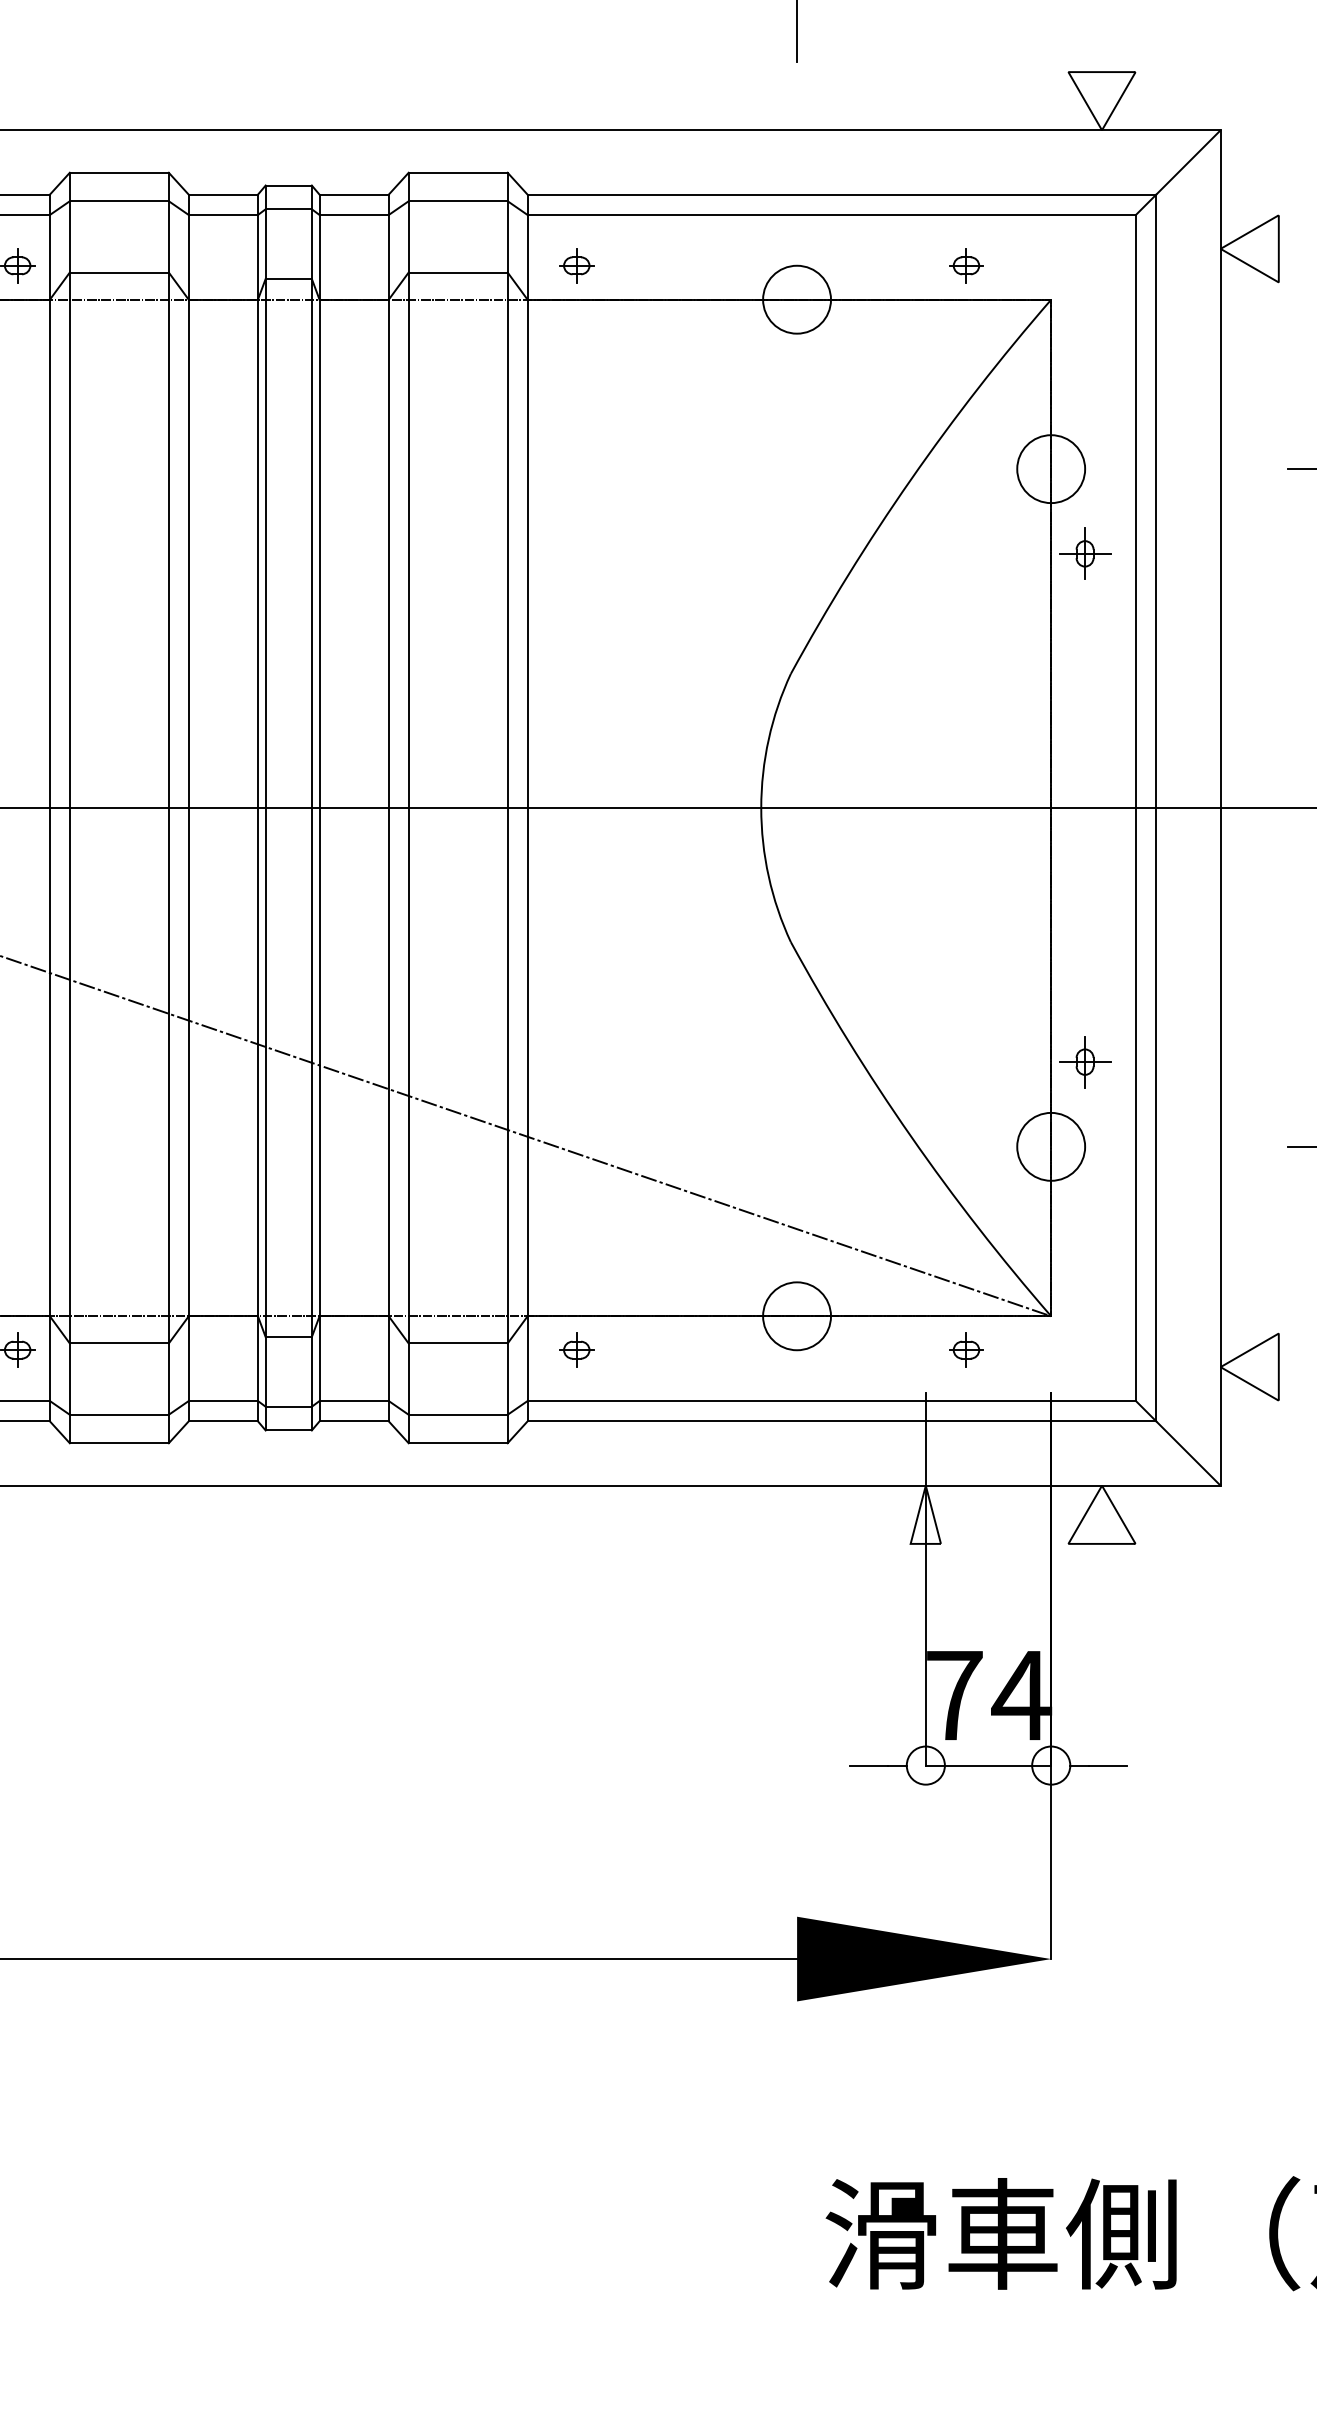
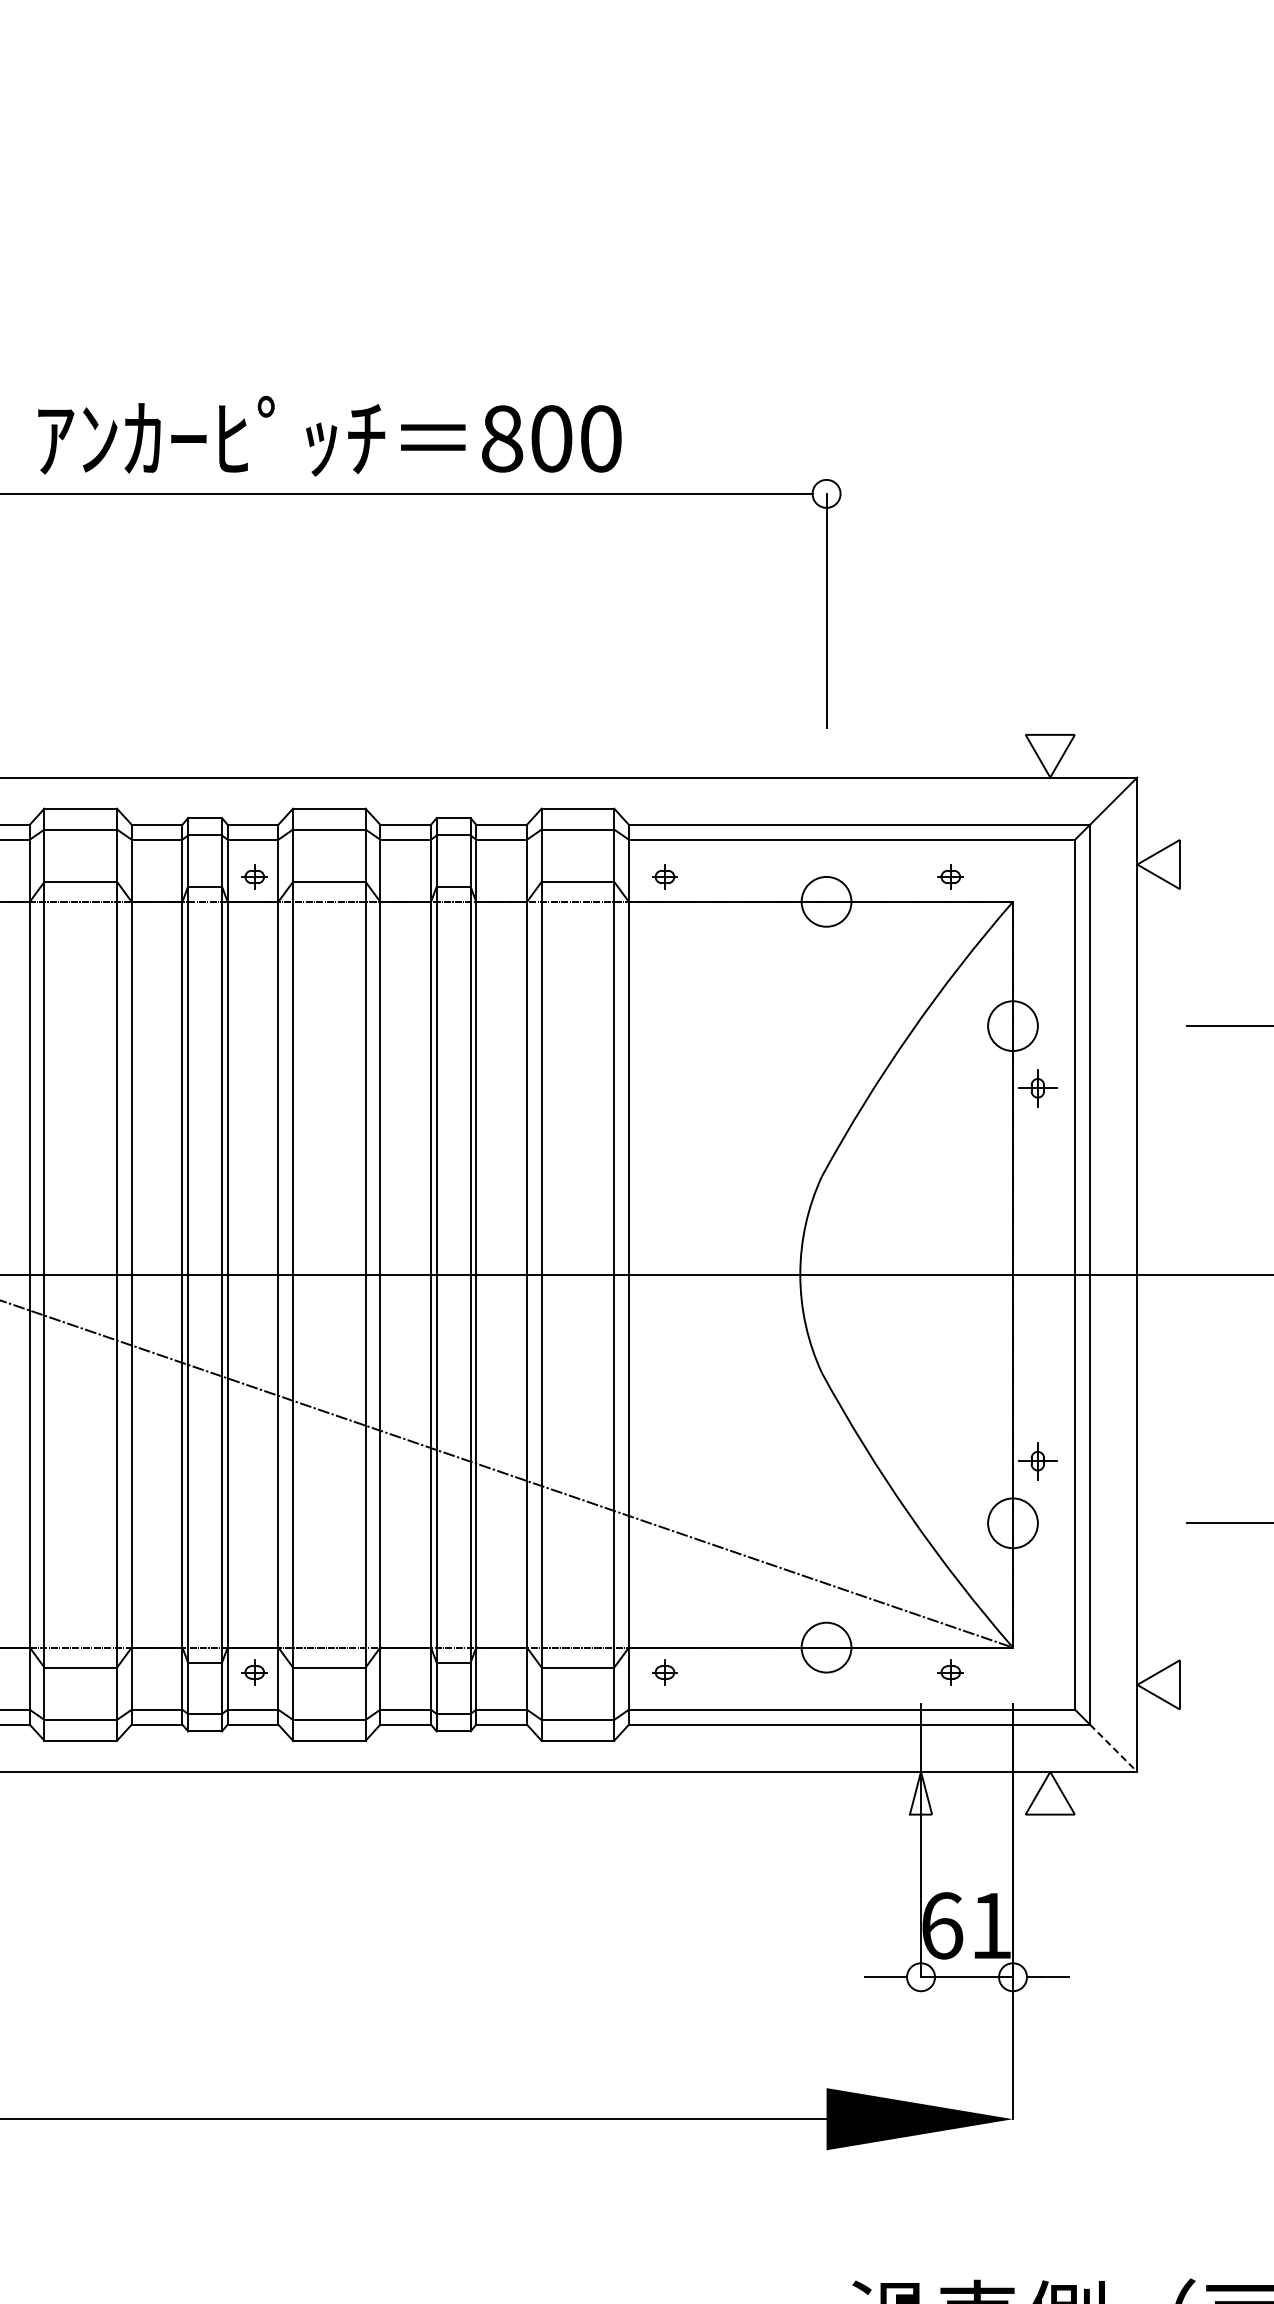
line: (1189, 1453) -> (1114, 1748), solid -> dashed
text: (987, 1695) -> (966, 1925), 74 -> 61

